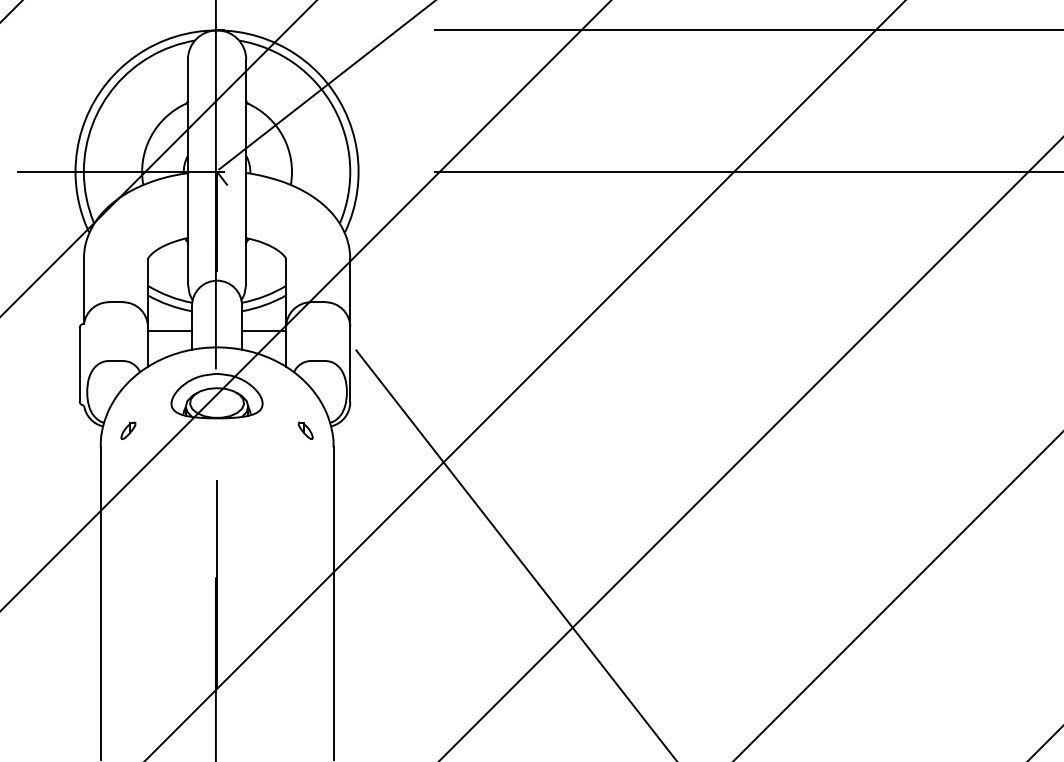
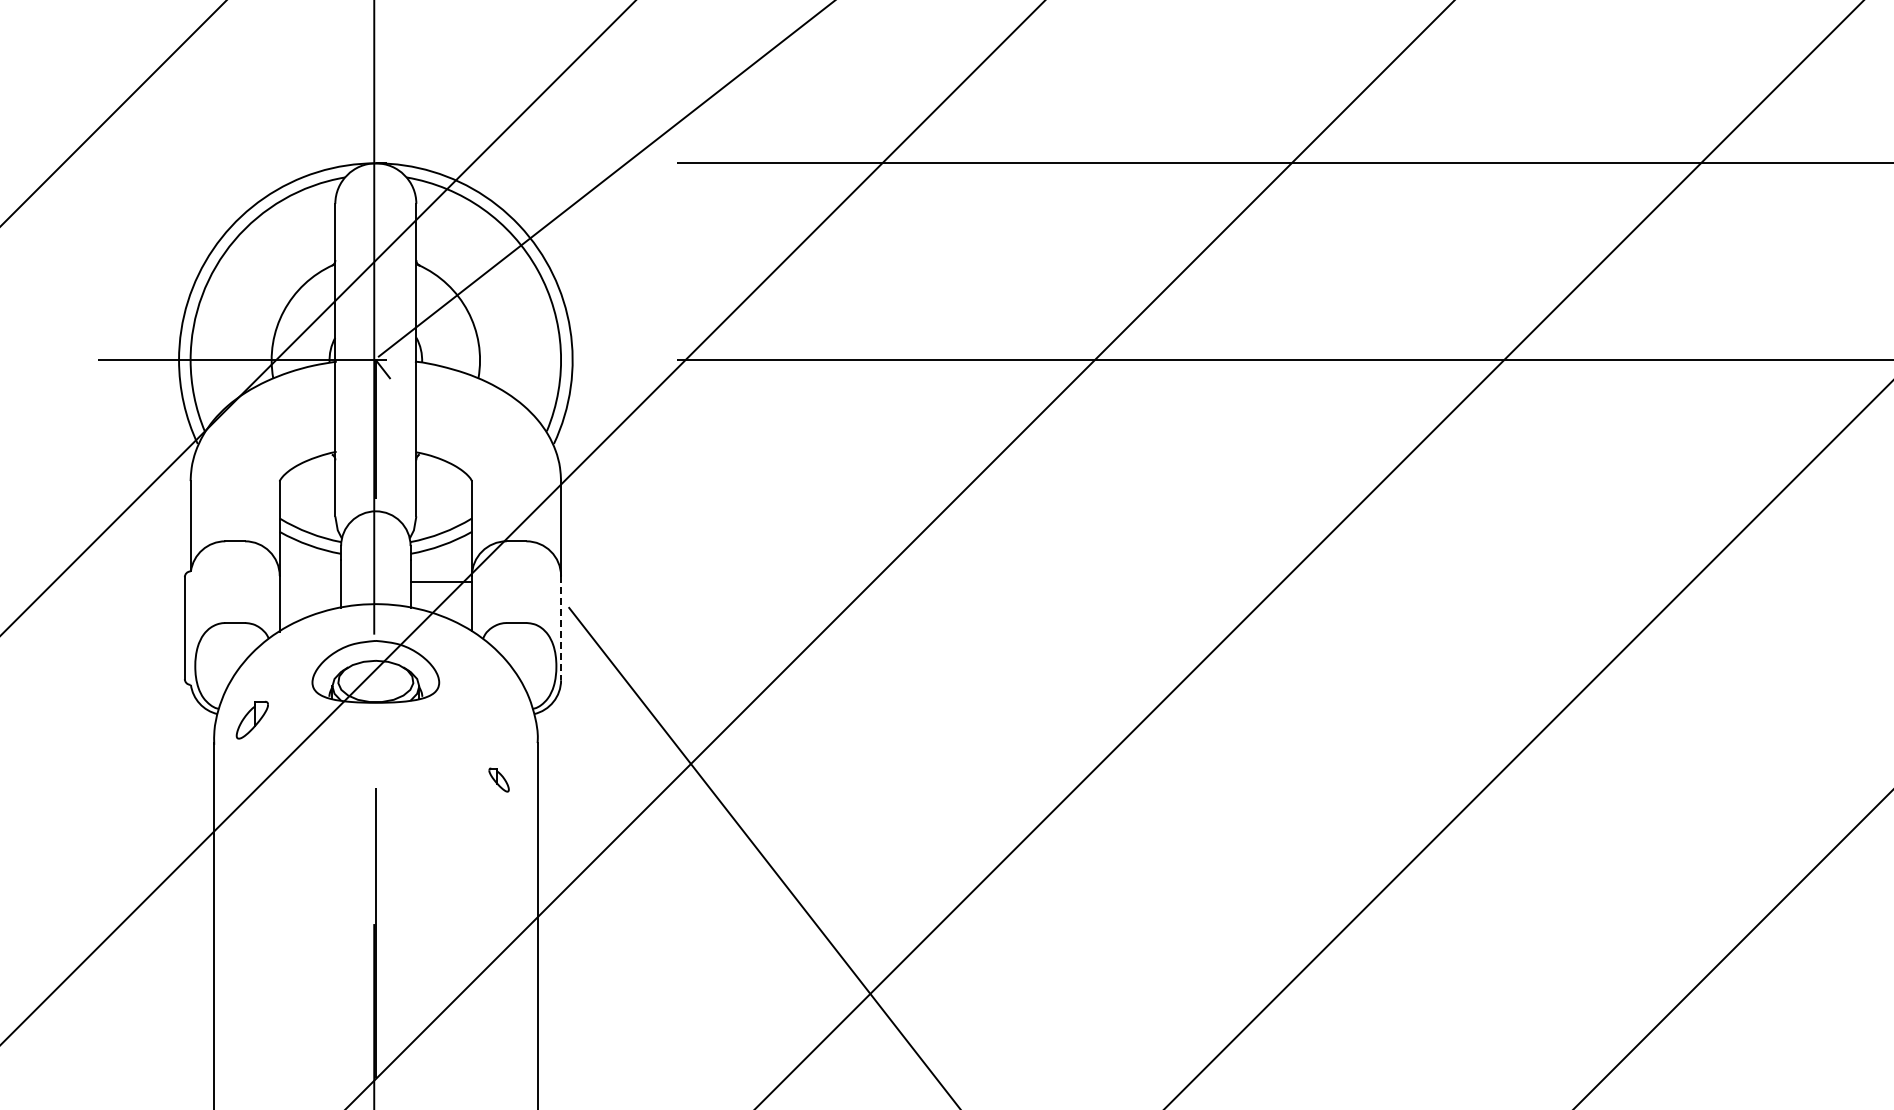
line: (170, 331) -> (310, 581), removed
line: (350, 364) -> (561, 628), solid -> dashed
part: (128, 430) -> (252, 719), size x1.6
part: (305, 430) -> (498, 779), moved

